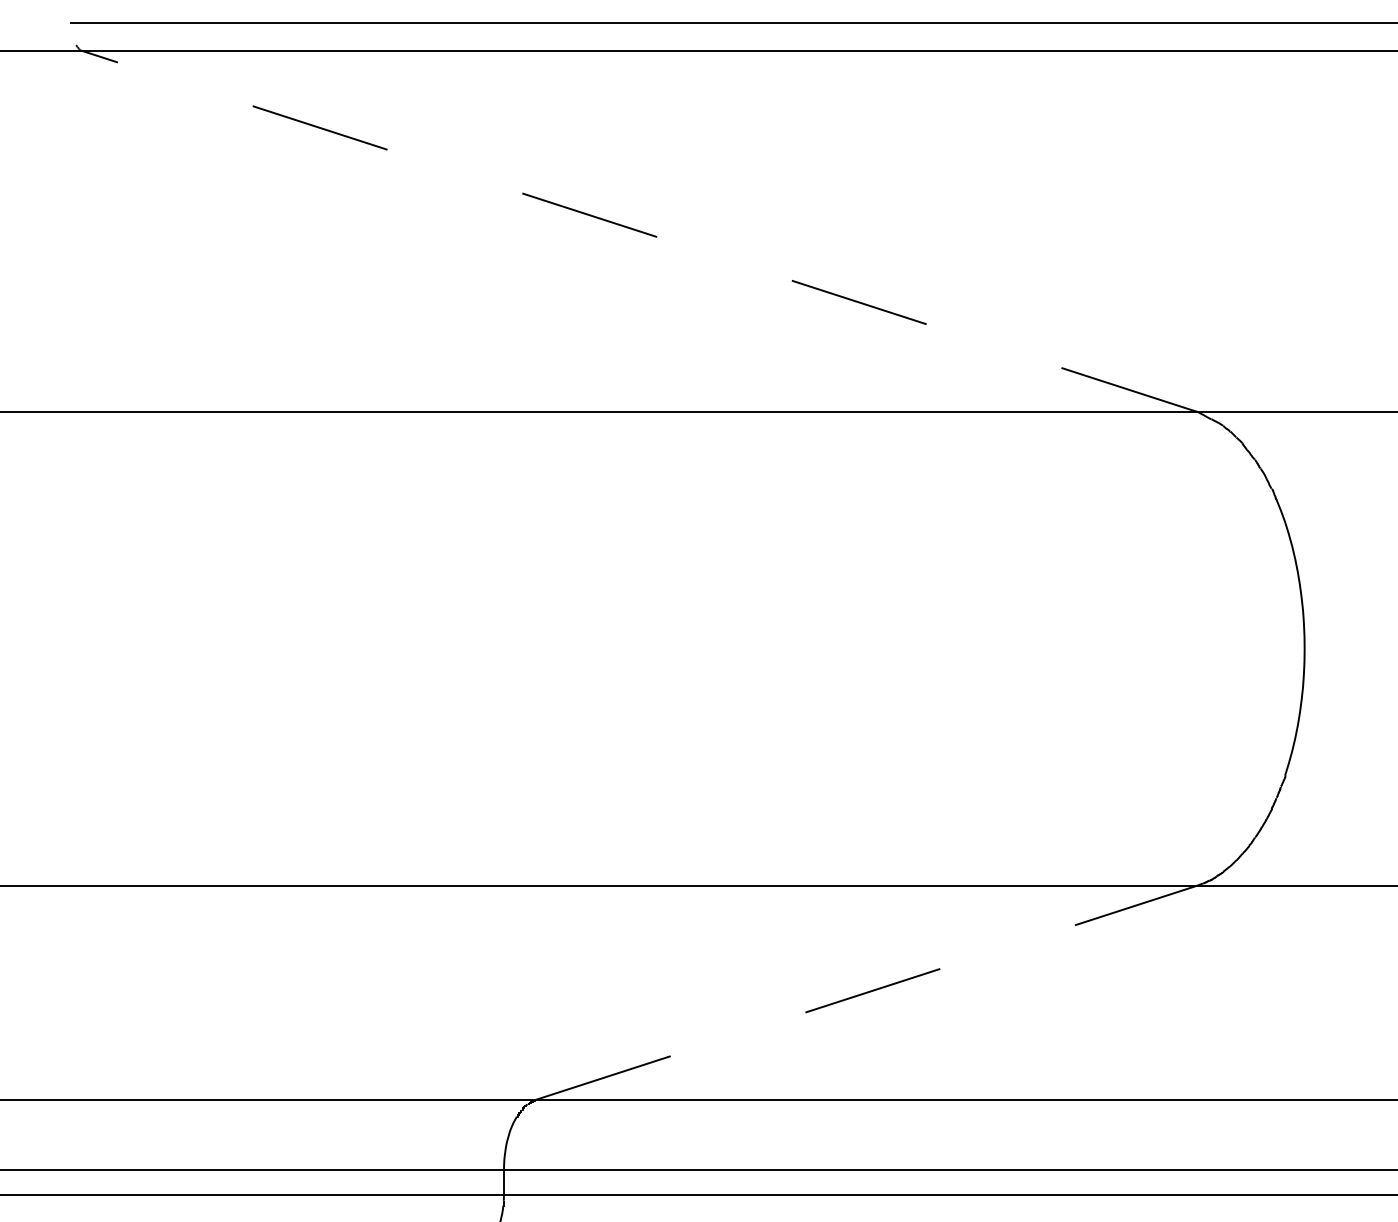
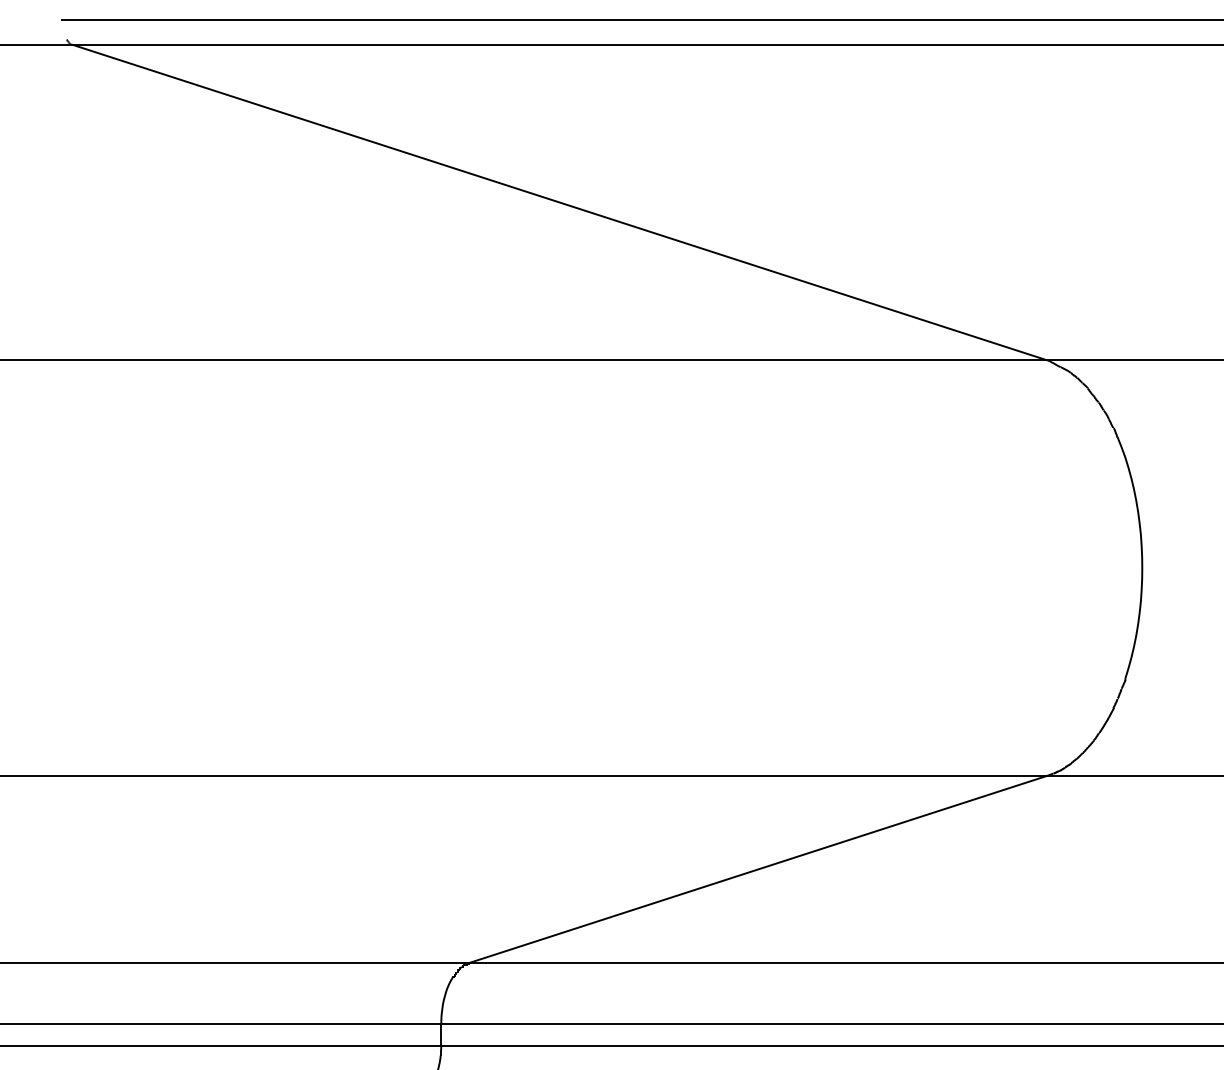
line: (639, 231) -> (559, 202), dashed -> solid
line: (866, 993) -> (758, 869), dashed -> solid

